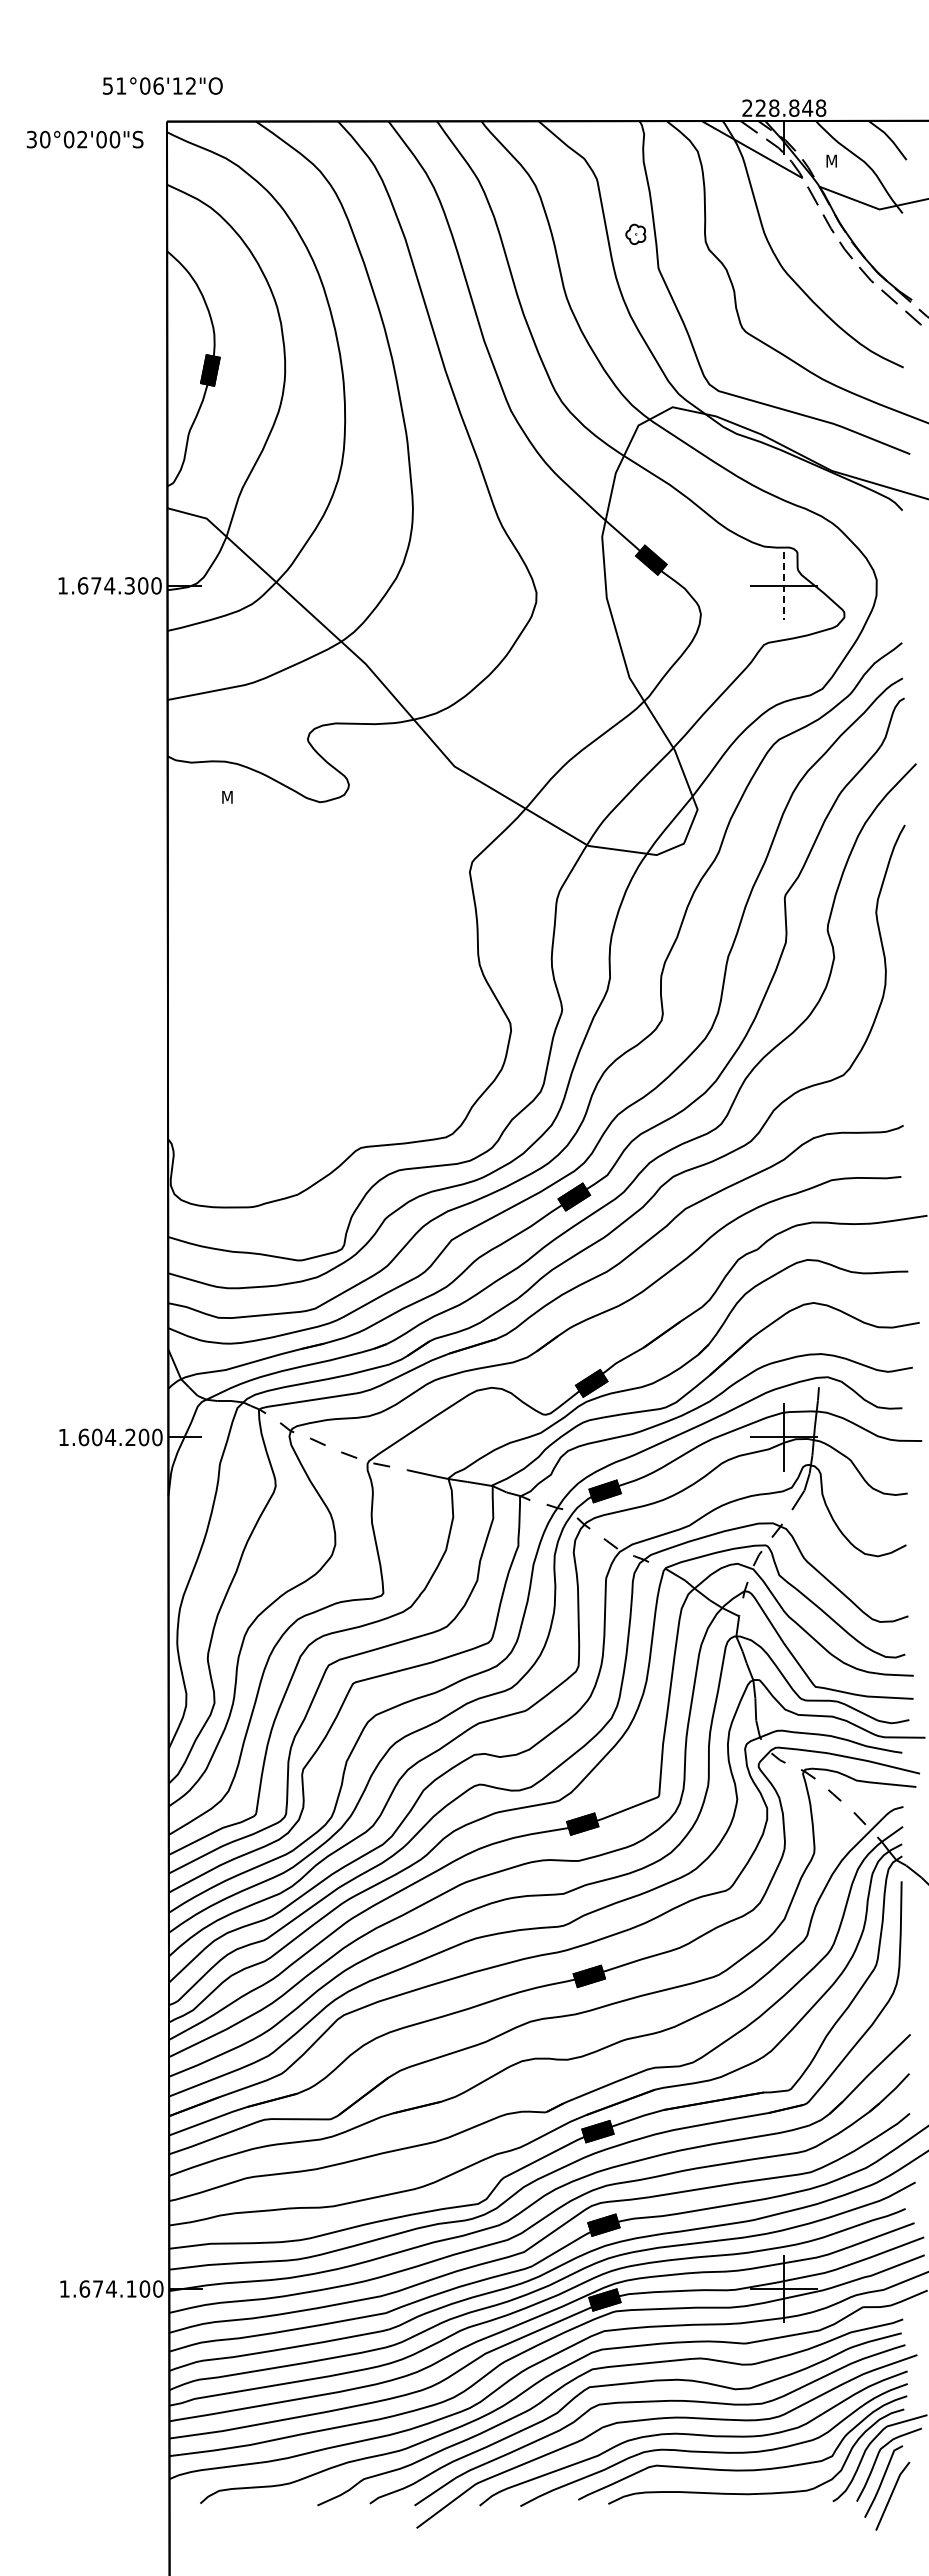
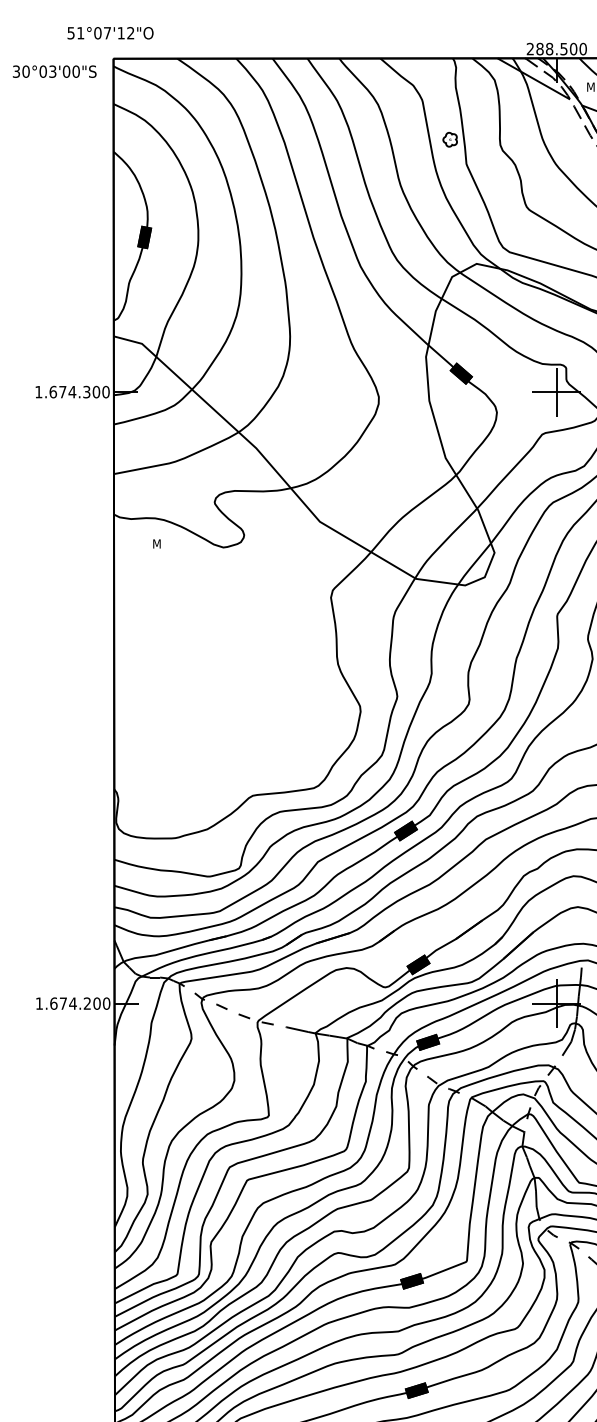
text: (158, 85) -> (107, 32), 51°06'12"O -> 51°07'12"O
text: (790, 107) -> (561, 48), 228.848 -> 288.500
text: (82, 139) -> (52, 71), 30°02'00"S -> 30°03'00"S
line: (784, 586) -> (556, 392), dashed -> solid
text: (97, 1437) -> (63, 1003), 1.604.200 -> 1.674.200

